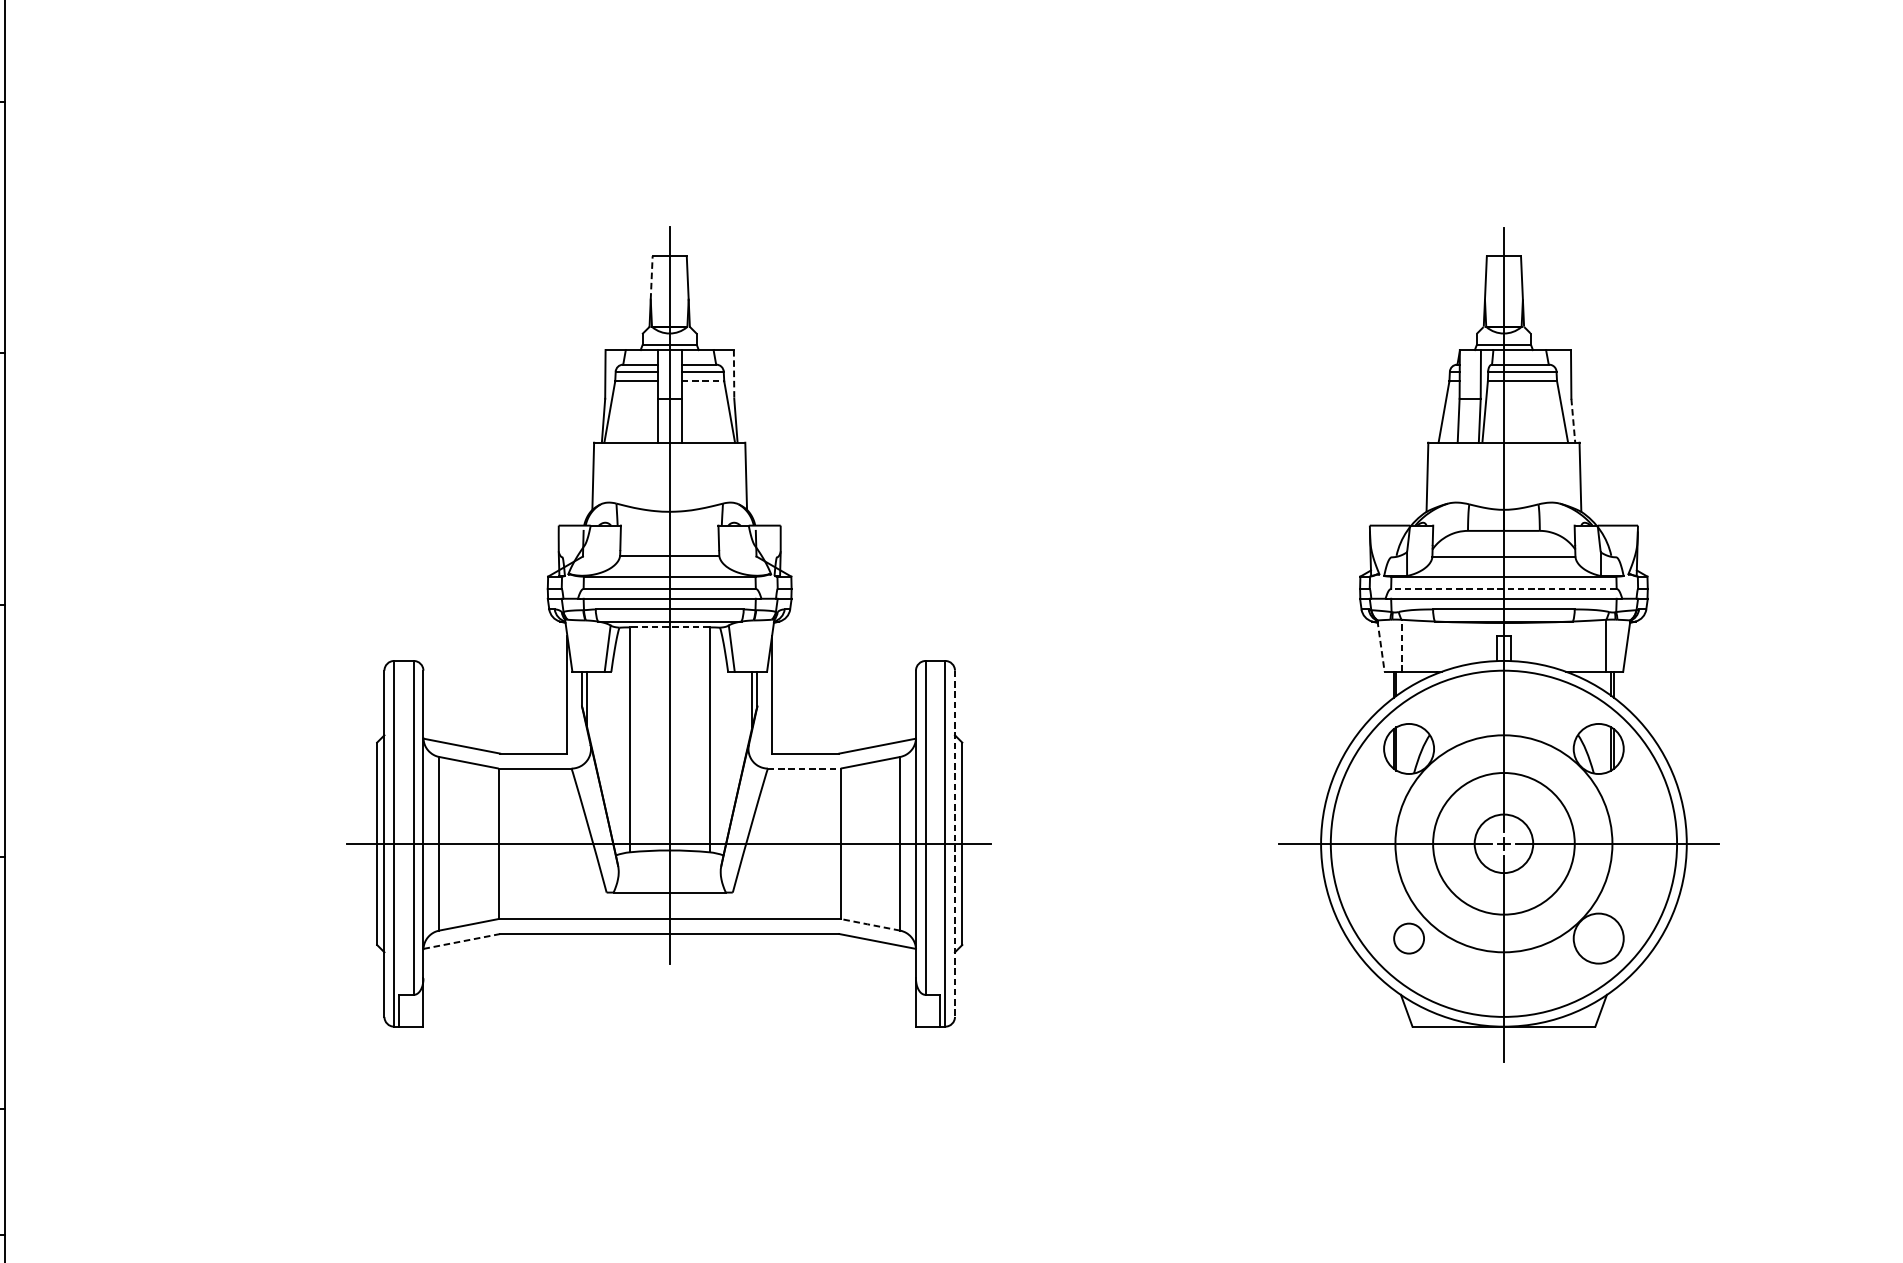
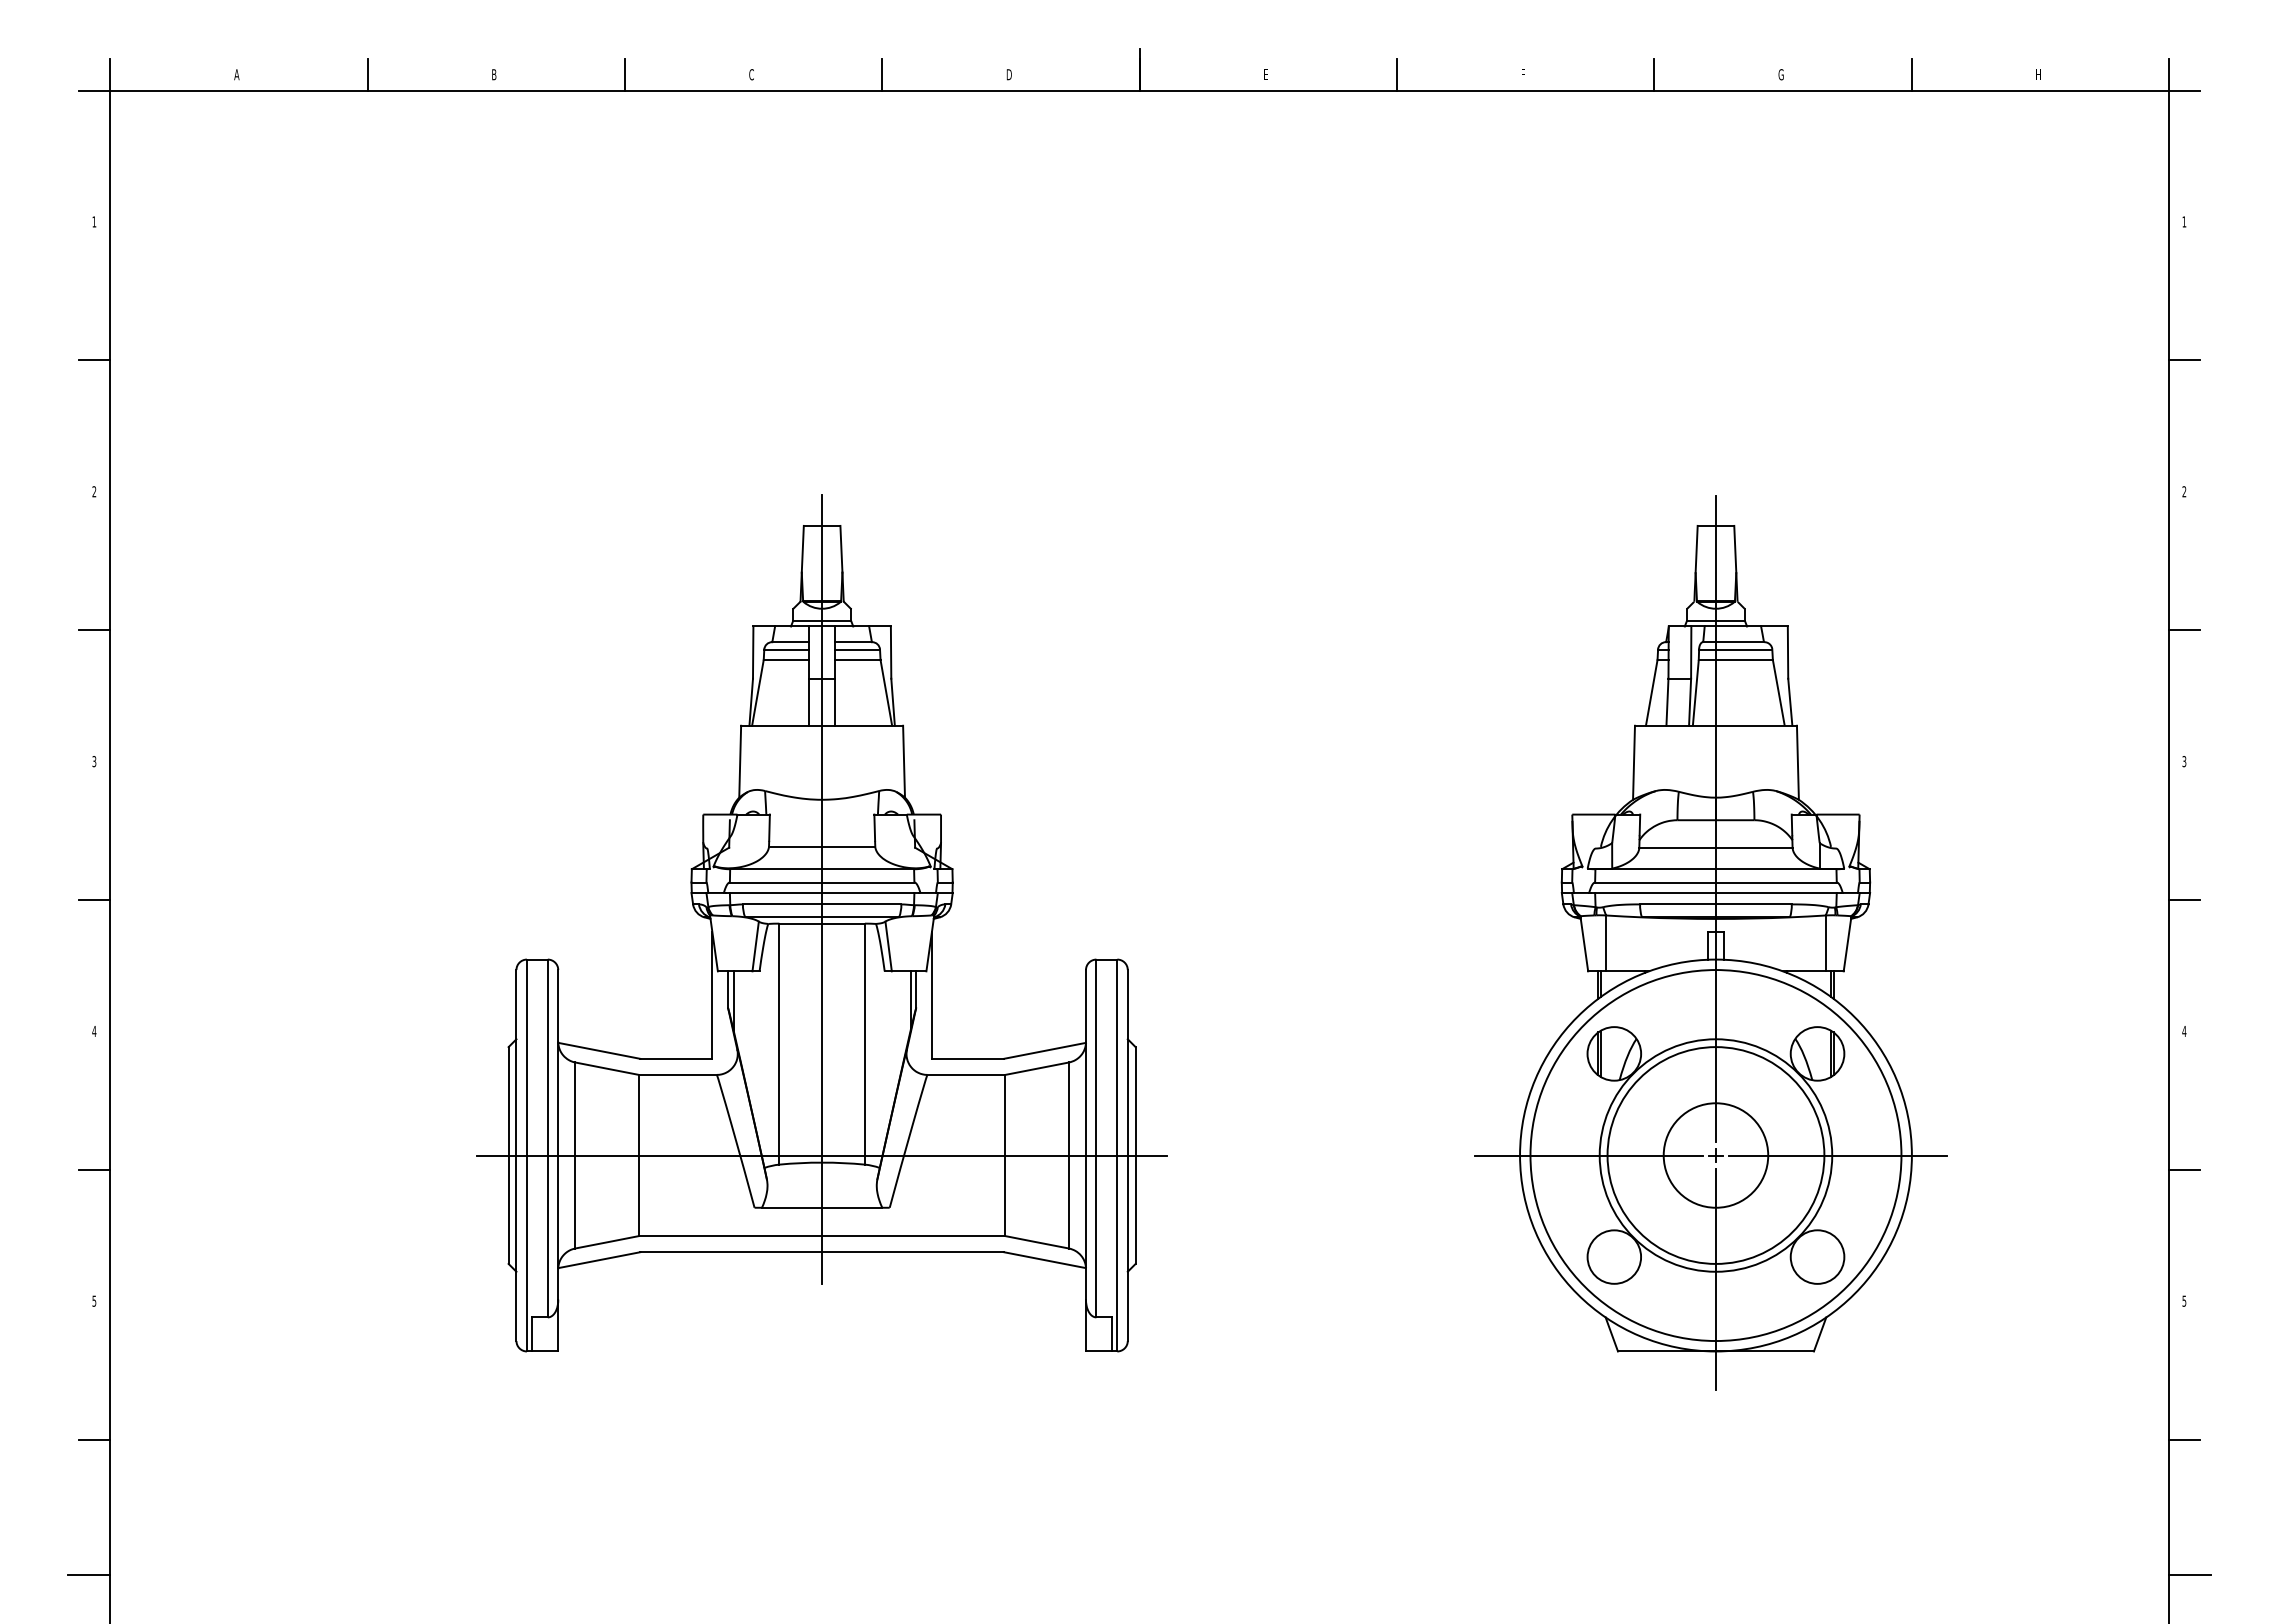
line: (651, 277) -> (802, 548), dashed -> solid
line: (734, 375) -> (891, 653), dashed -> solid
line: (702, 380) -> (857, 659), dashed -> solid
line: (1573, 421) -> (1790, 702), dashed -> solid
line: (1503, 589) -> (1715, 882), dashed -> solid
line: (670, 627) -> (822, 923), dashed -> solid
line: (1381, 645) -> (1584, 943), dashed -> solid
line: (1401, 645) -> (1606, 943), dashed -> solid
line: (804, 768) -> (966, 1074), dashed -> solid
circle: (1503, 843) -> (1715, 1155), size x1.43
circle: (1503, 843) -> (1715, 1155), size x1.67
line: (954, 844) -> (1127, 1156), dashed -> solid
line: (869, 924) -> (1036, 1242), dashed -> solid
circle: (1409, 938) -> (1614, 1256), size x1.67
line: (461, 941) -> (599, 1260), dashed -> solid

